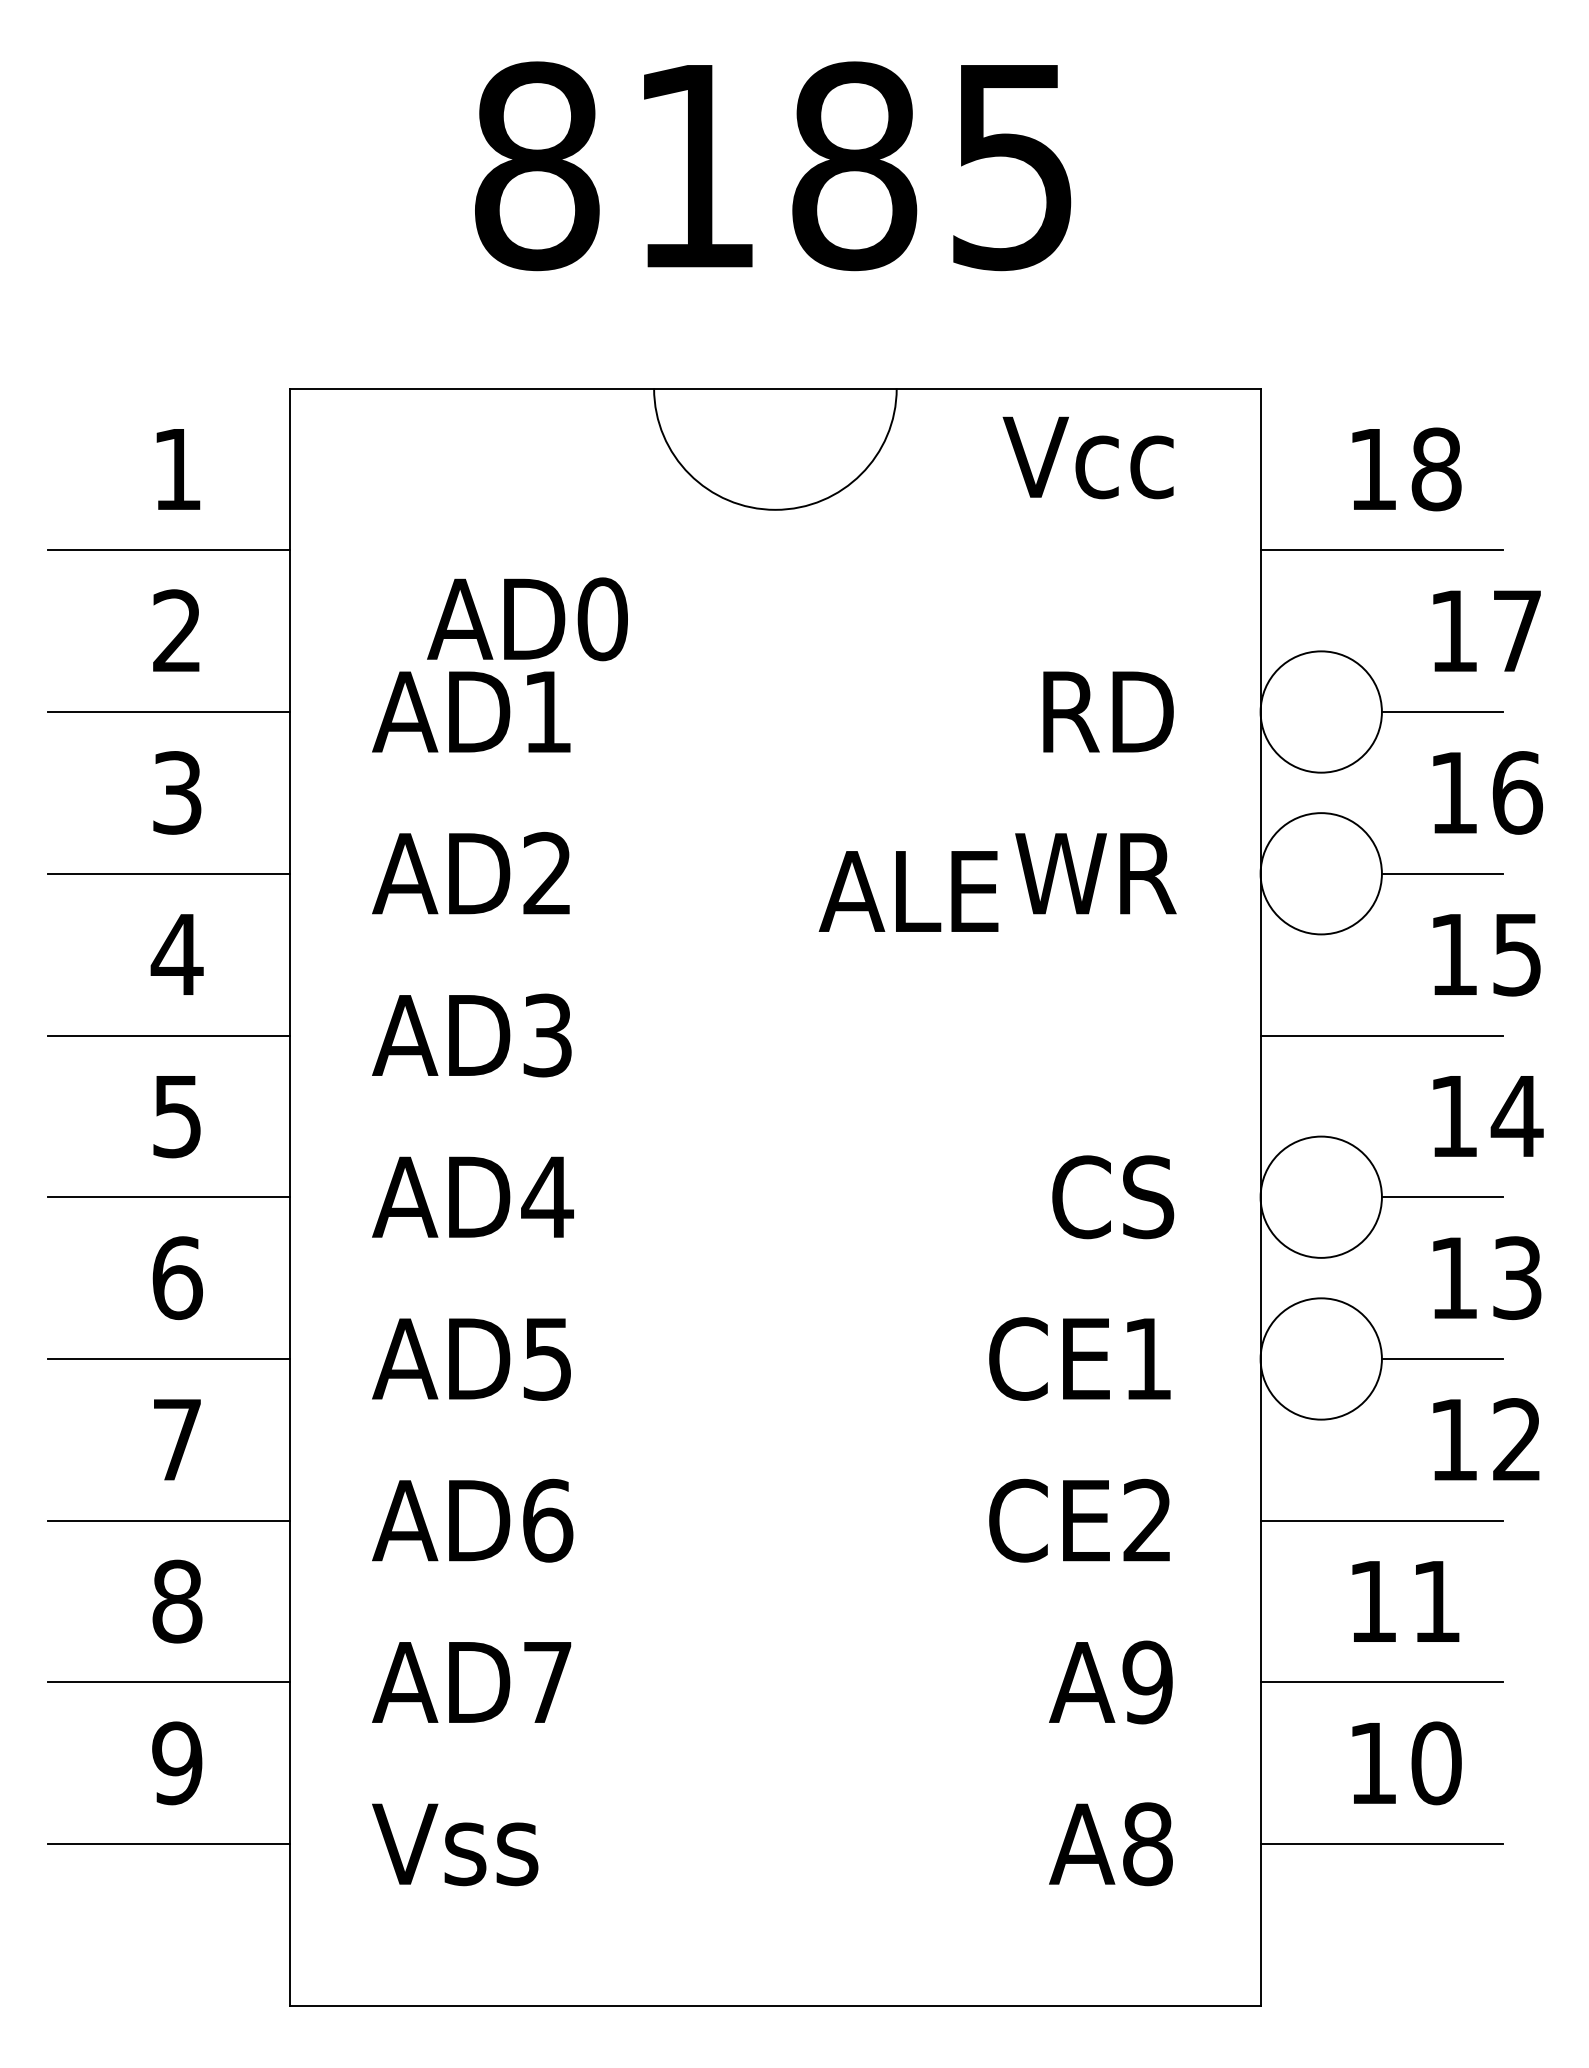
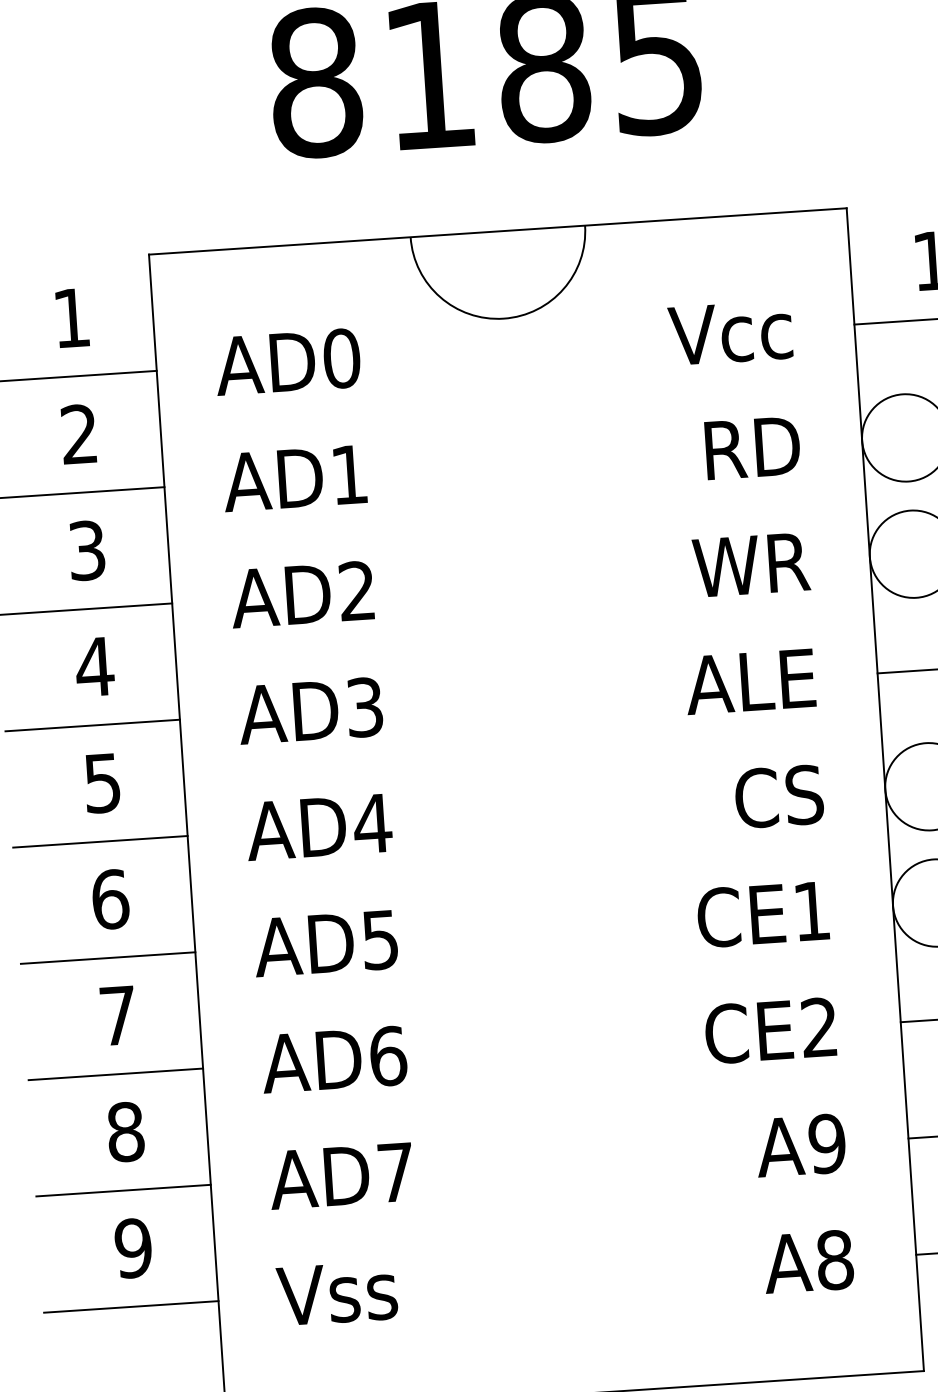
text: (1087, 457) -> (729, 332), moved
text: (527, 619) -> (287, 362), moved
text: (908, 891) -> (750, 681), moved

